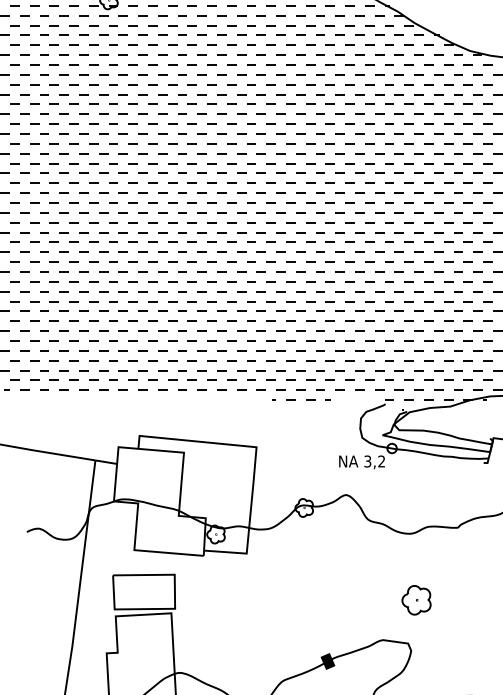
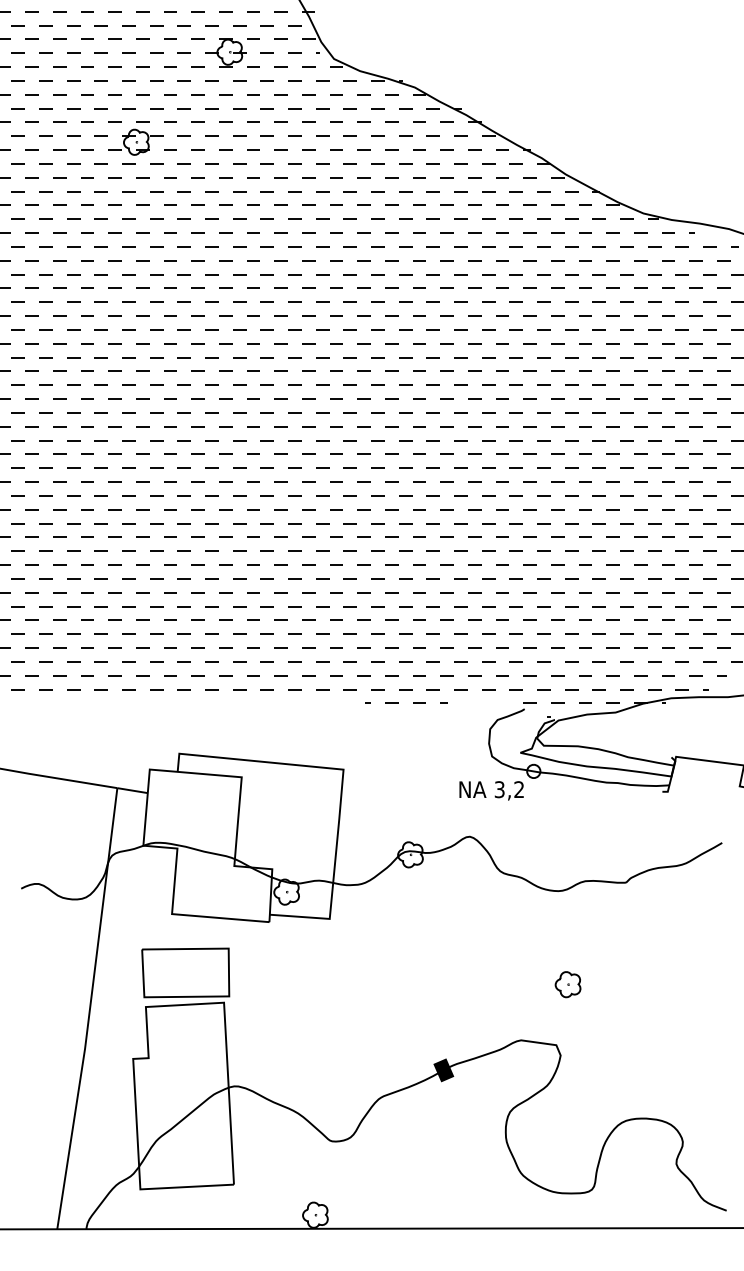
part: (416, 600) -> (567, 984), size x0.62

